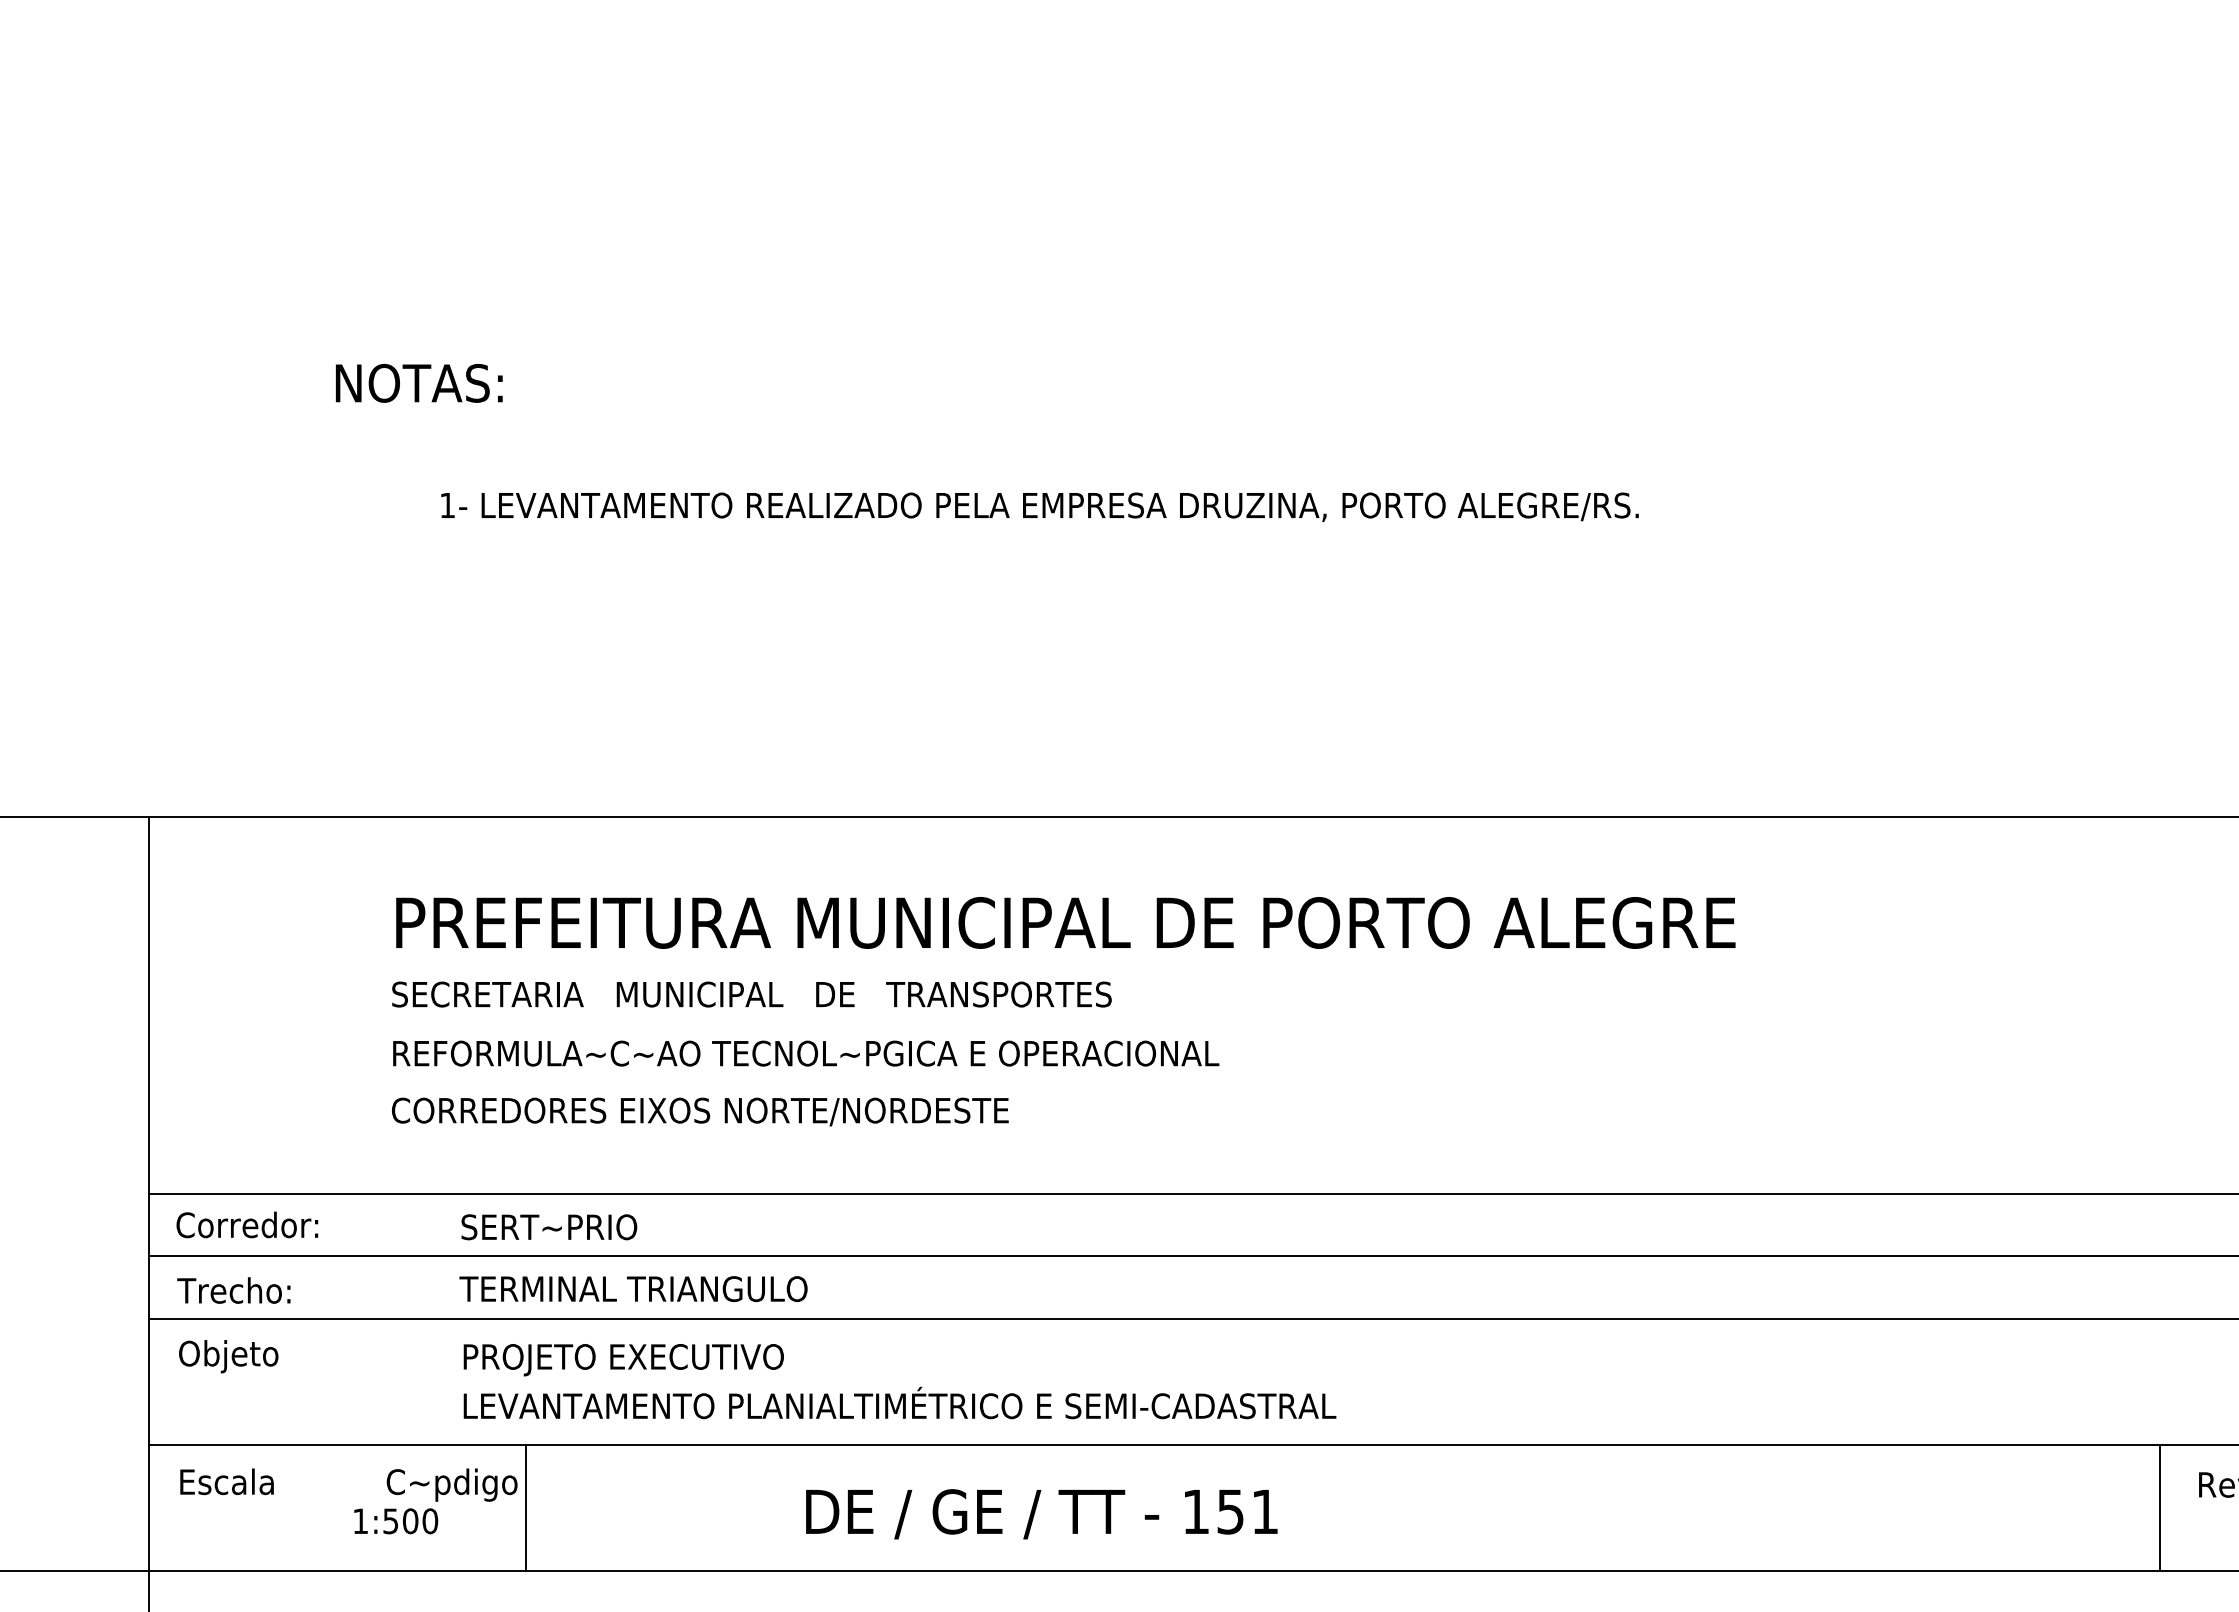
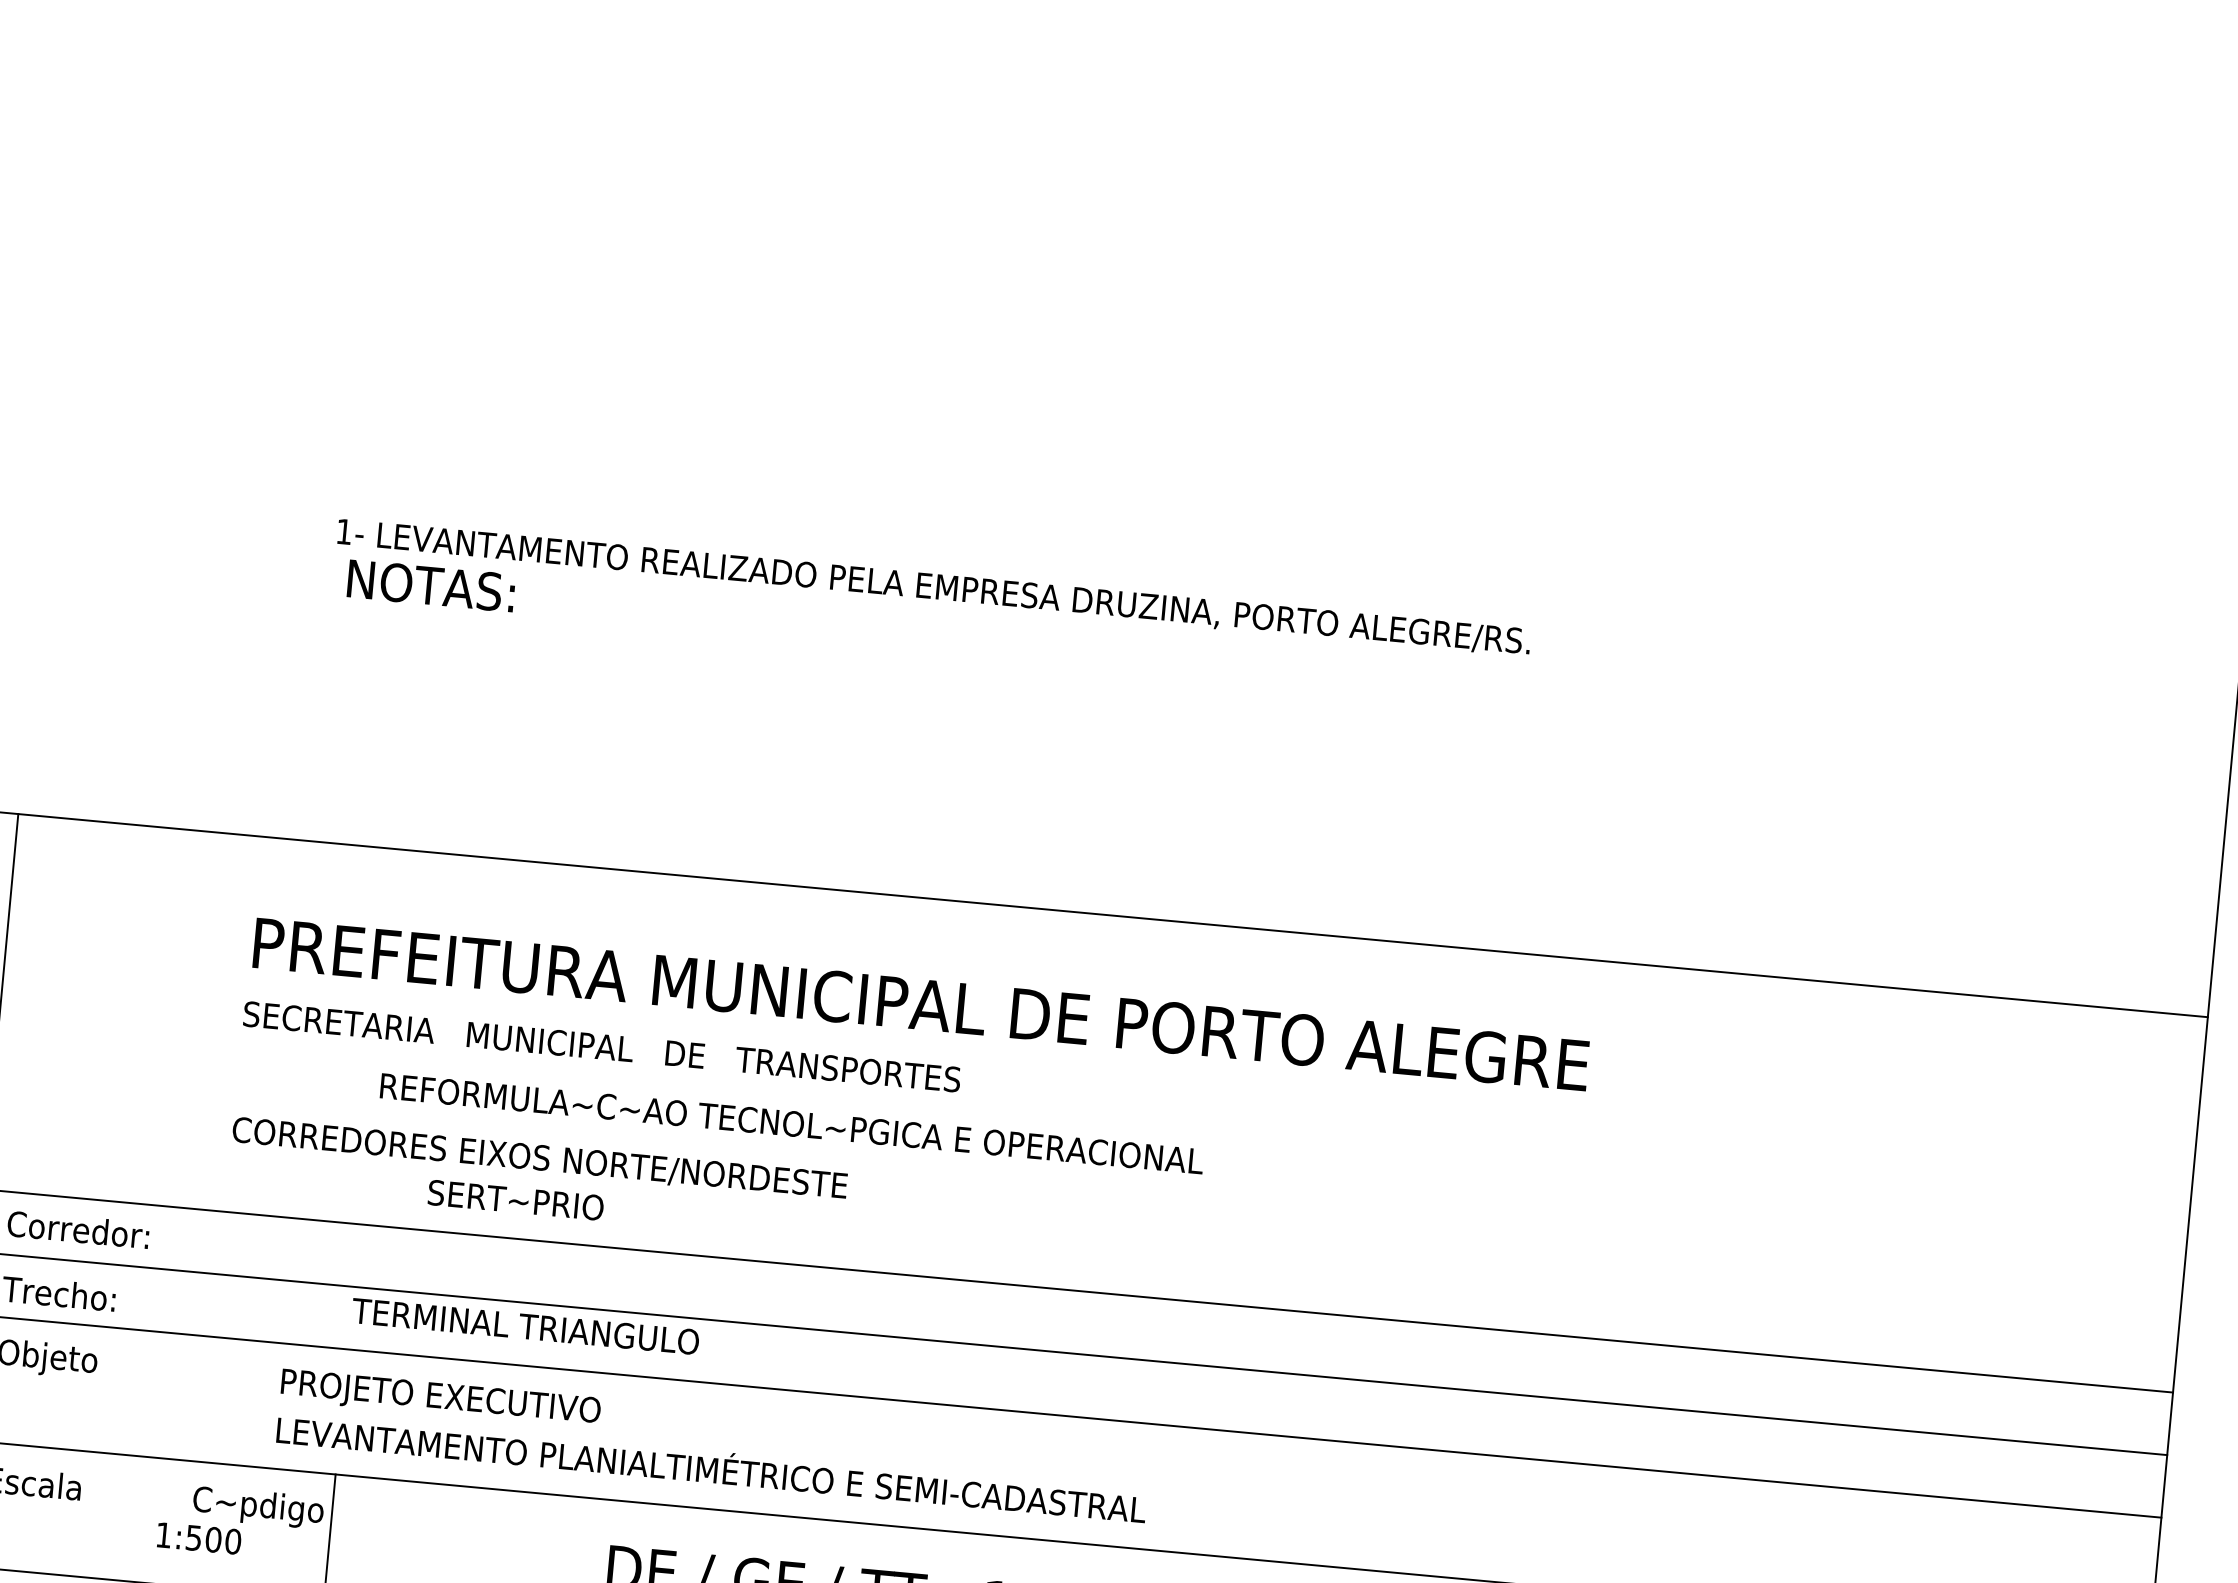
text: (419, 382) -> (431, 585), moved
text: (806, 1053) -> (792, 1123), moved
text: (549, 1227) -> (516, 1200), moved
text: (633, 1289) -> (525, 1326), moved

